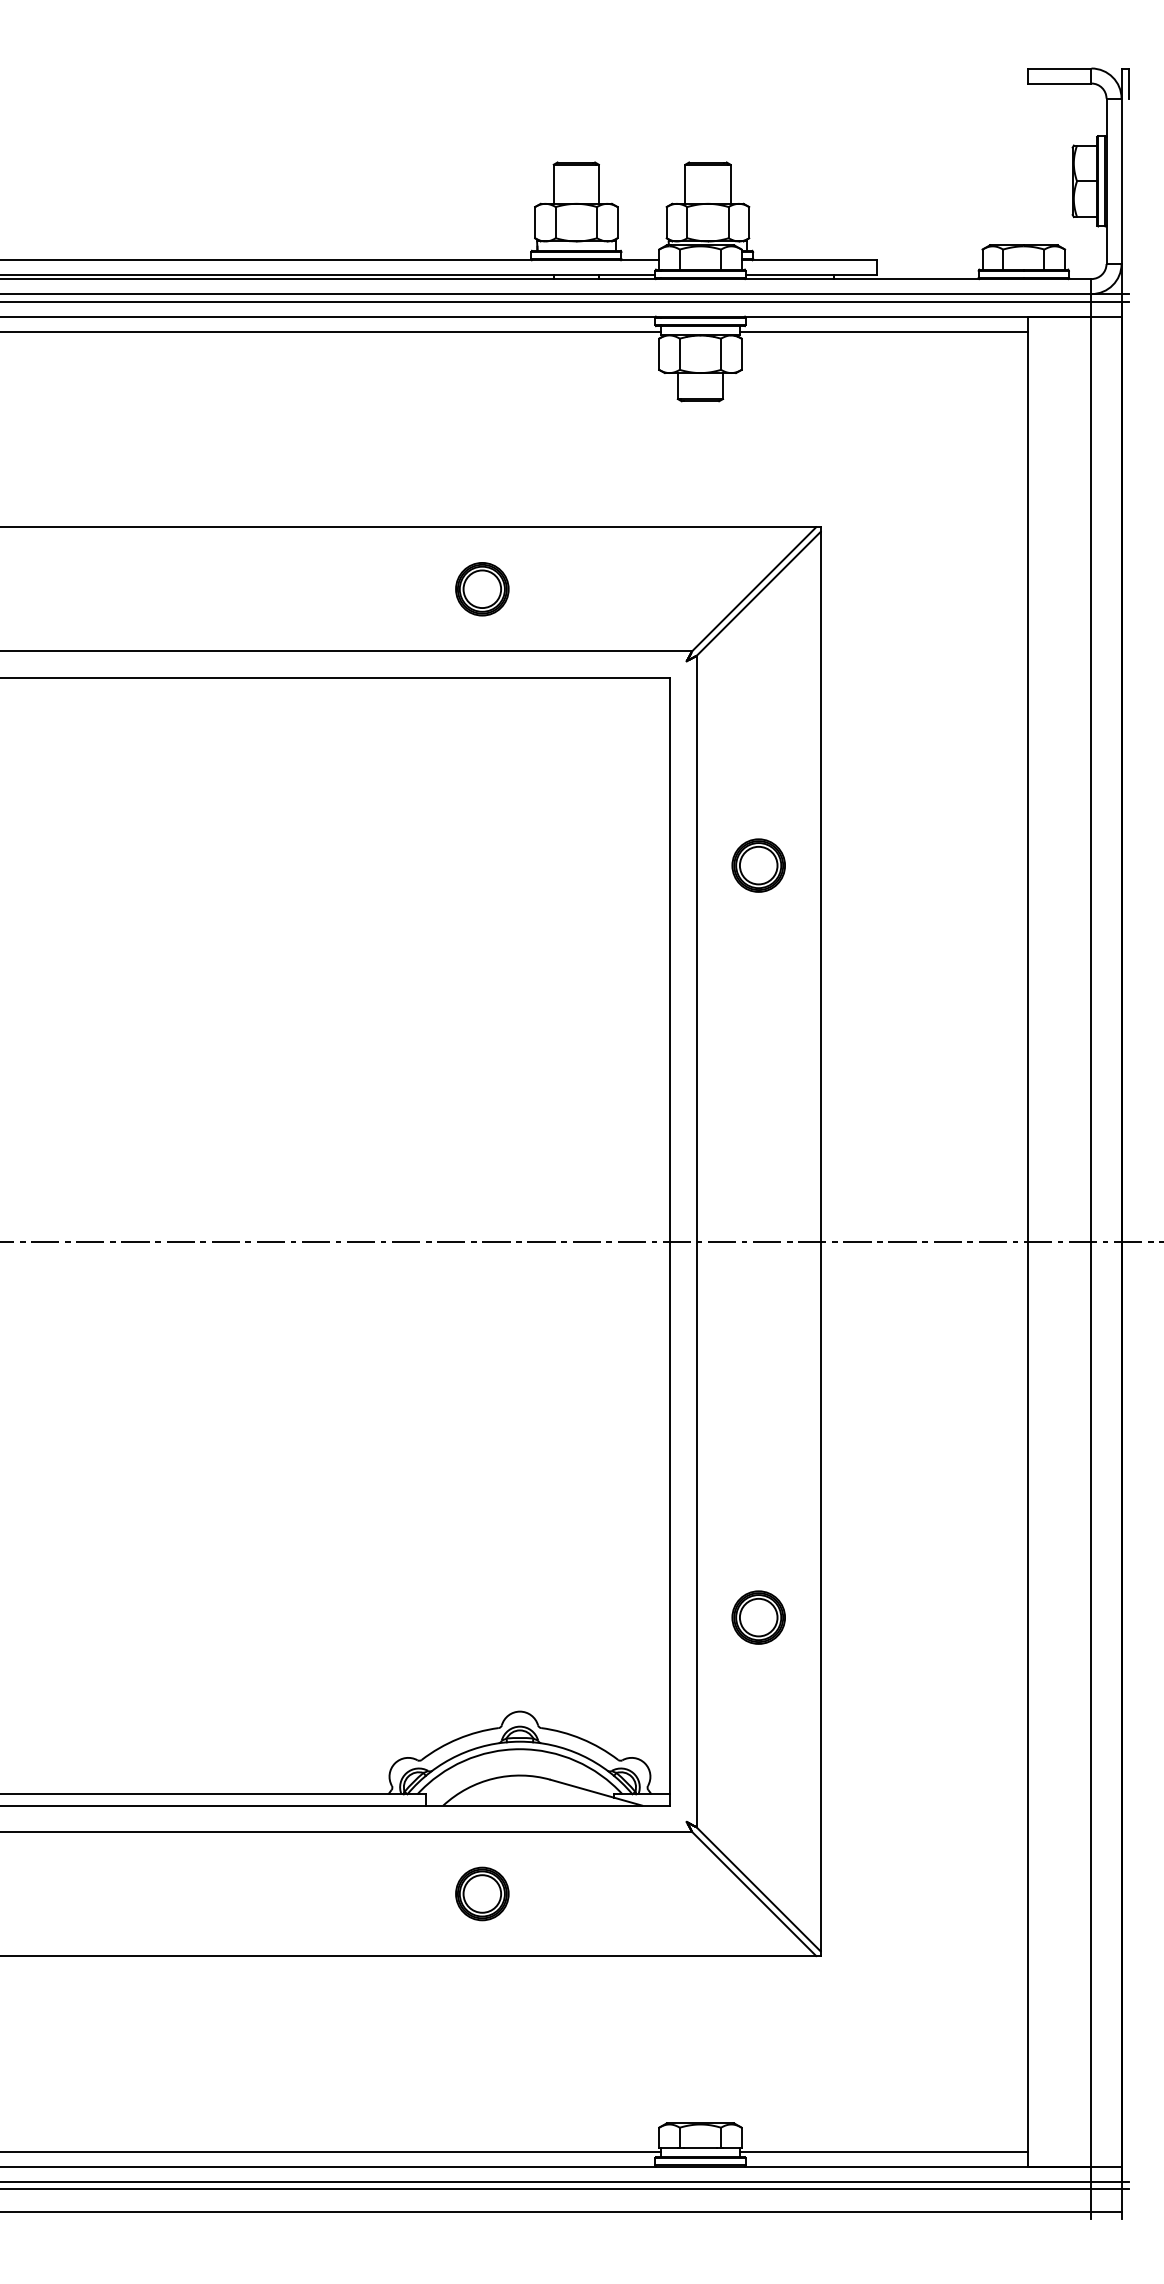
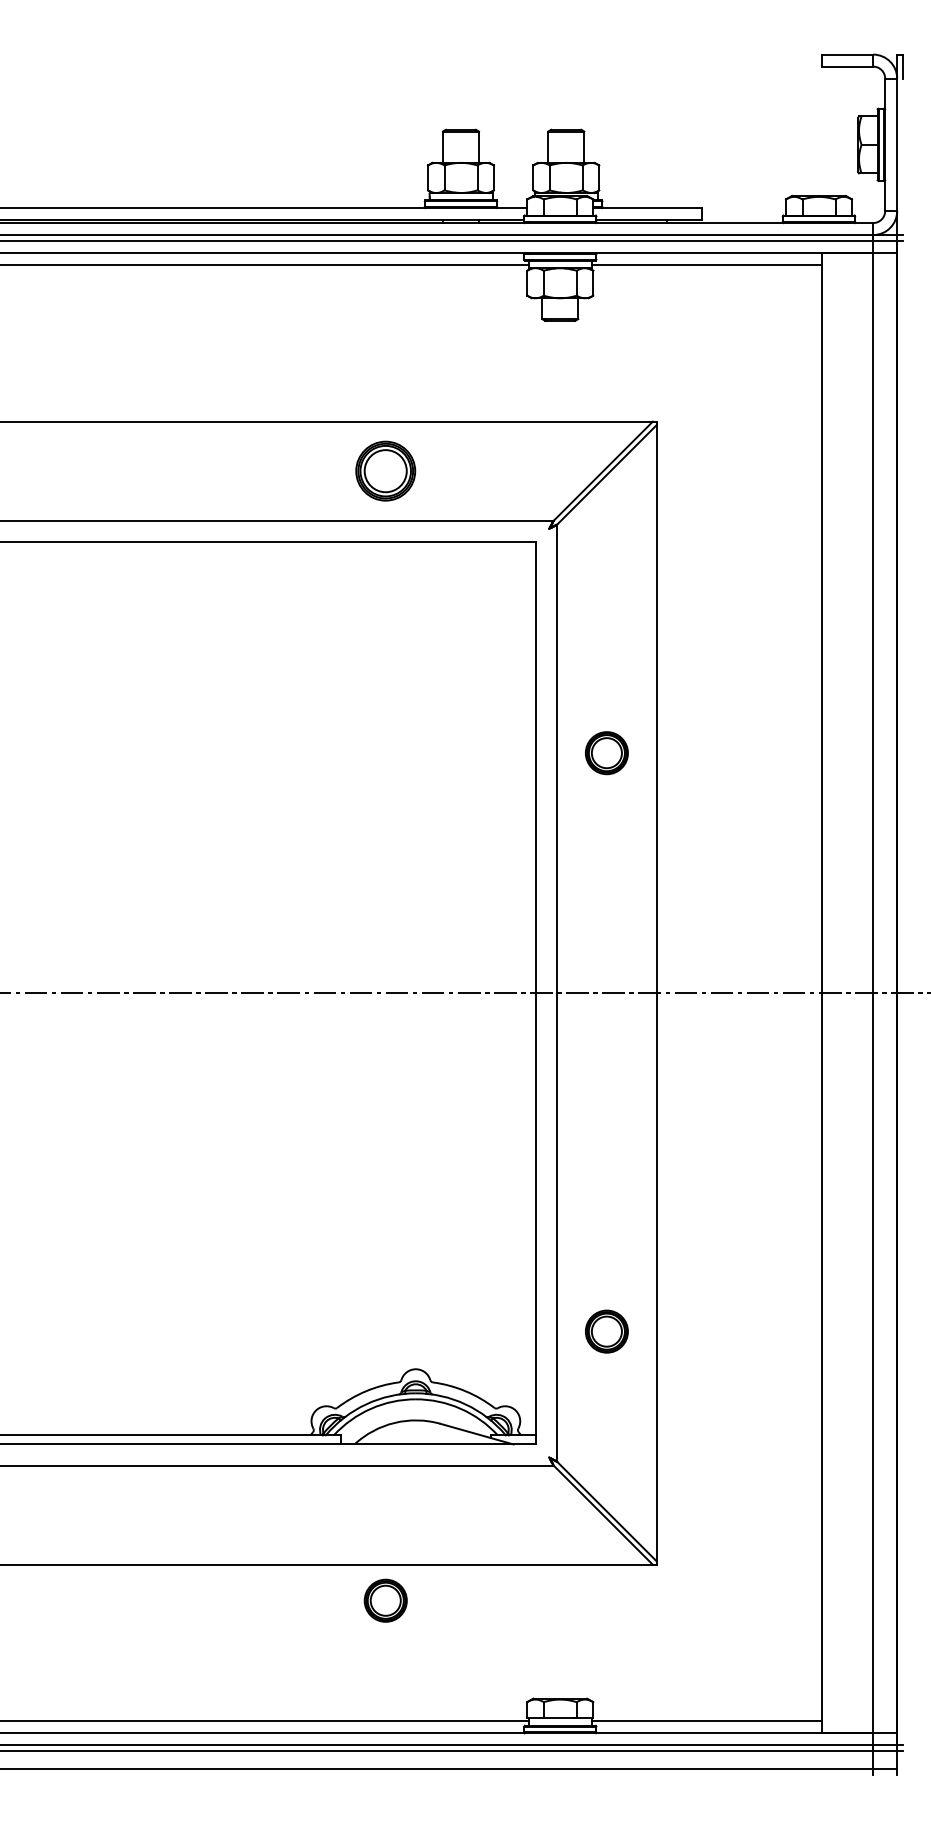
part: (482, 589) -> (385, 471), size x1.4
part: (758, 865) -> (606, 753), moved
part: (758, 1617) -> (606, 1331), moved
part: (482, 1893) -> (385, 1600), moved

